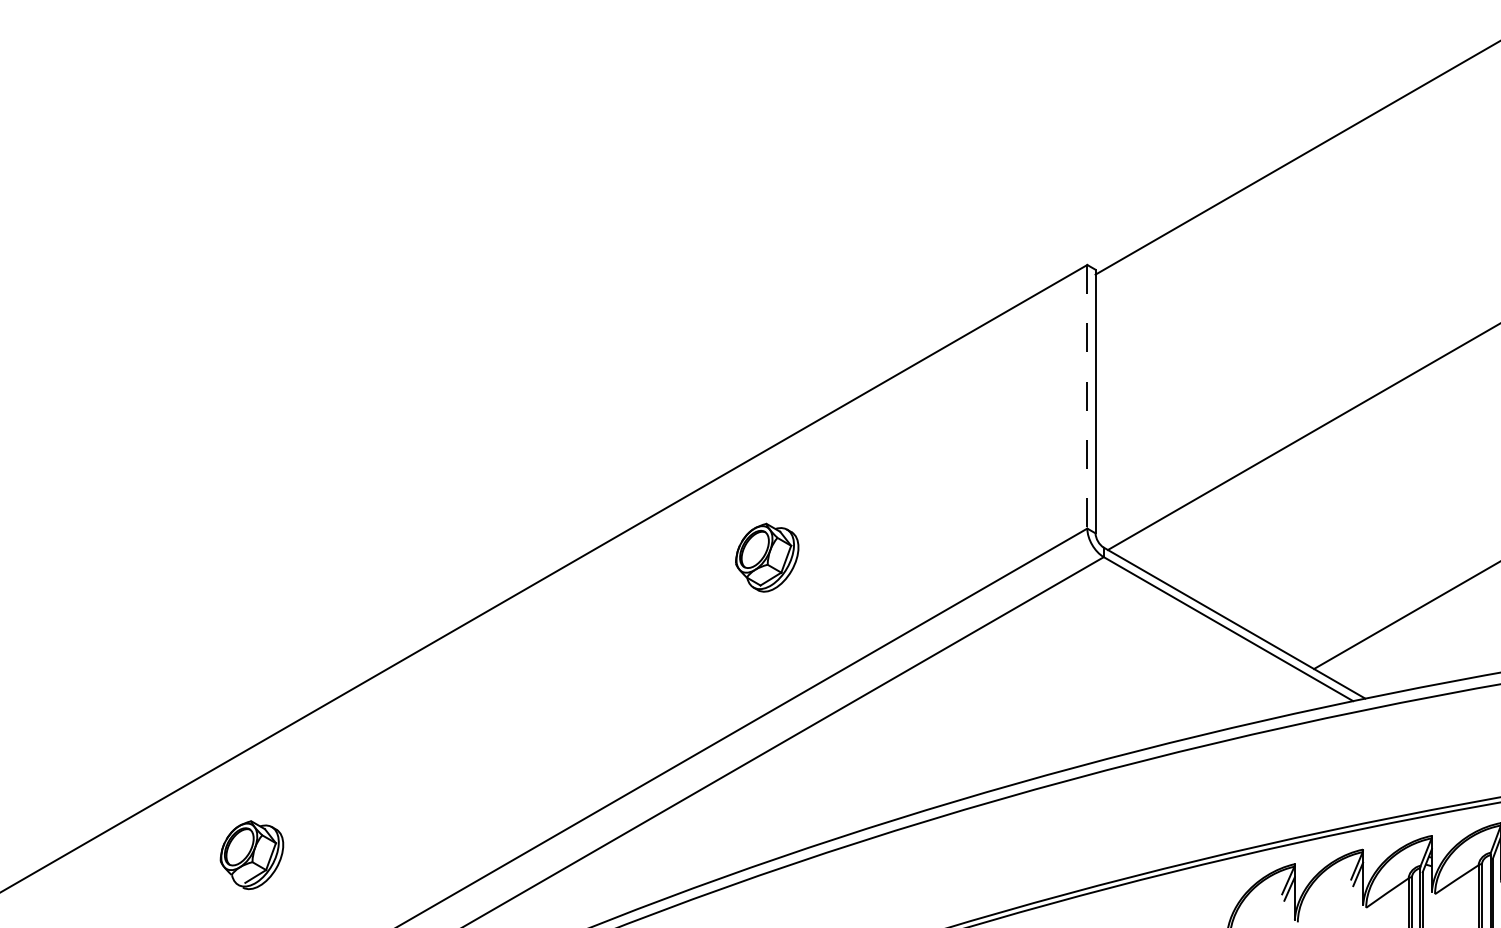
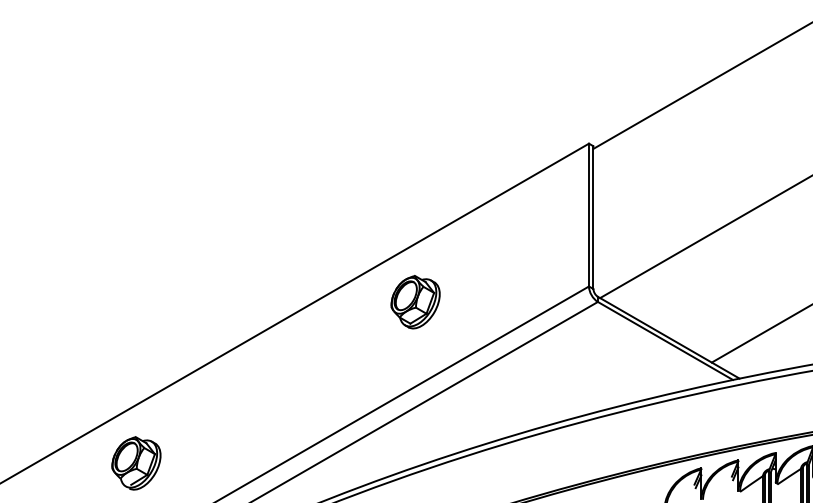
line: (1086, 397) -> (588, 215), dashed -> solid
part: (767, 558) -> (415, 302), size x1.43
part: (252, 855) -> (136, 463), size x1.43

